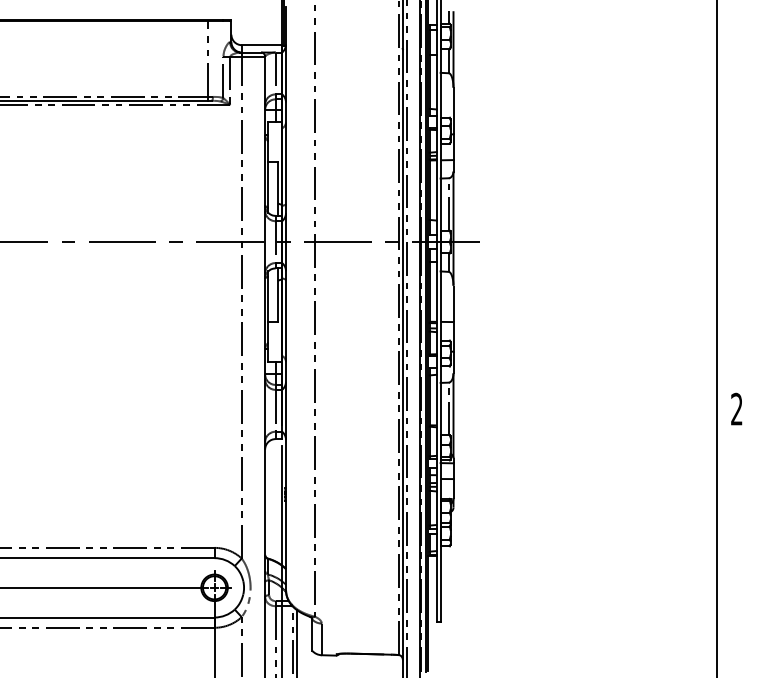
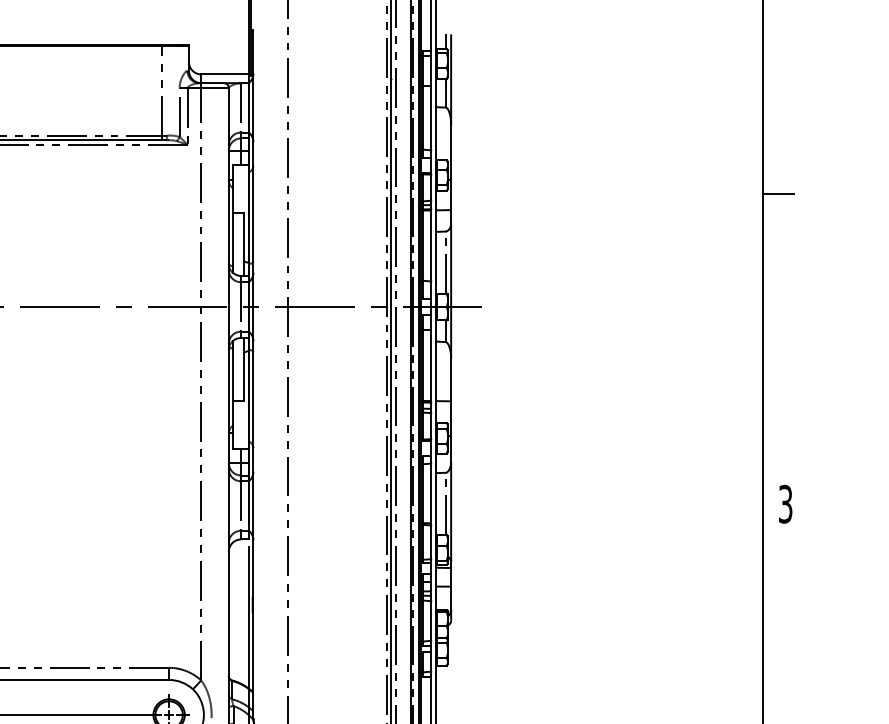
line: (730, 146) -> (778, 194), added
text: (736, 409) -> (785, 504), 2 -> 3

